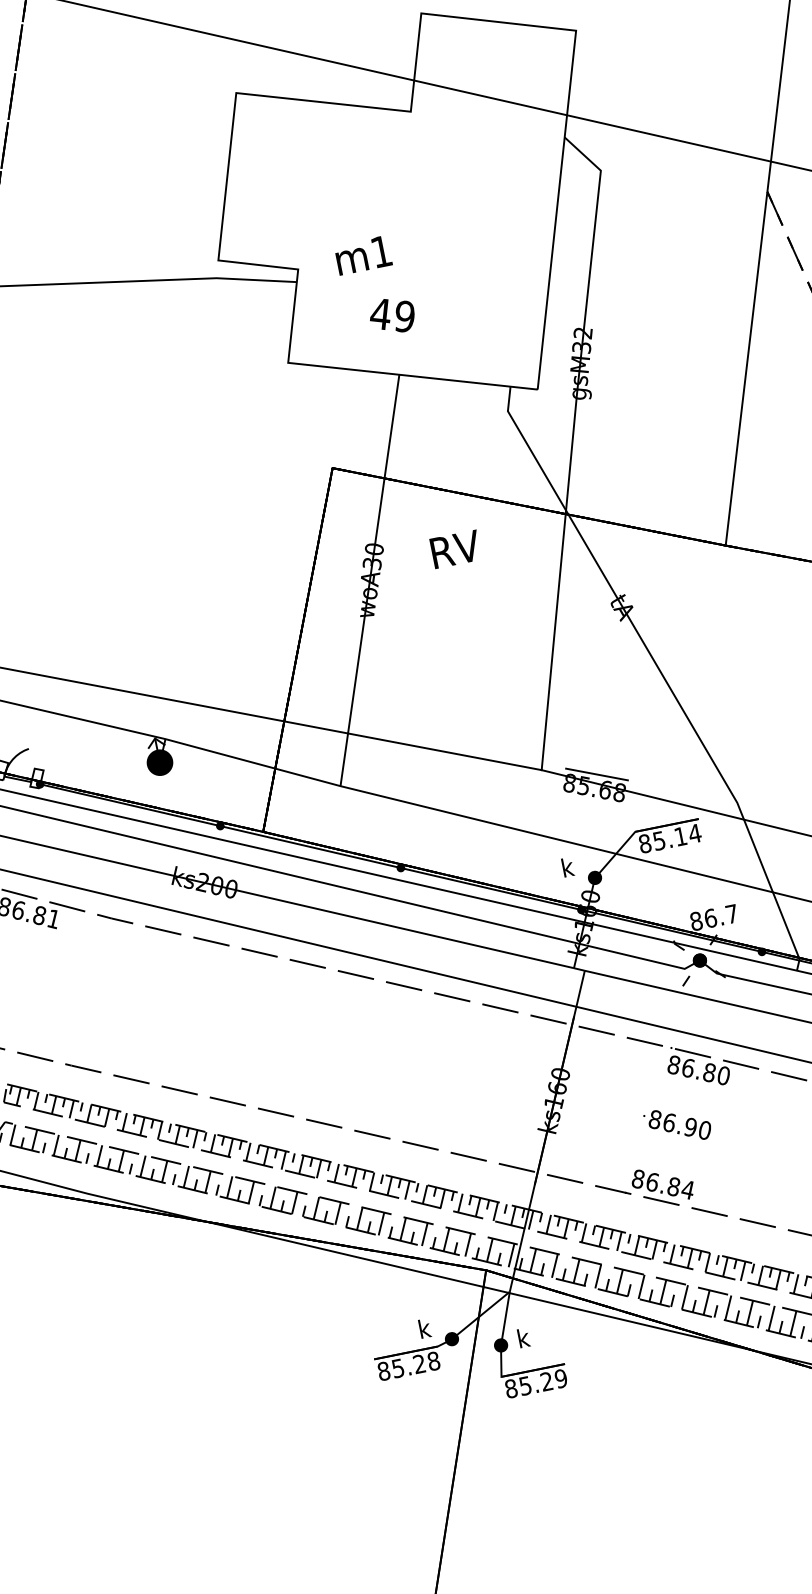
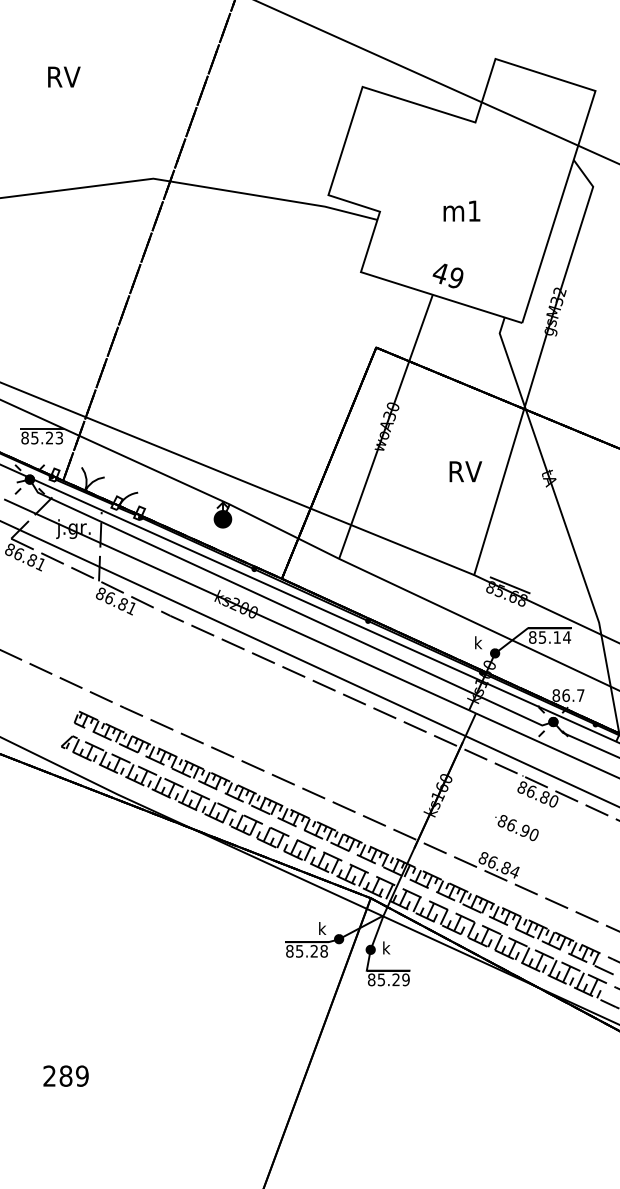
text: (362, 254) -> (461, 210), moved
text: (391, 315) -> (447, 275), moved
text: (455, 549) -> (465, 471), moved

